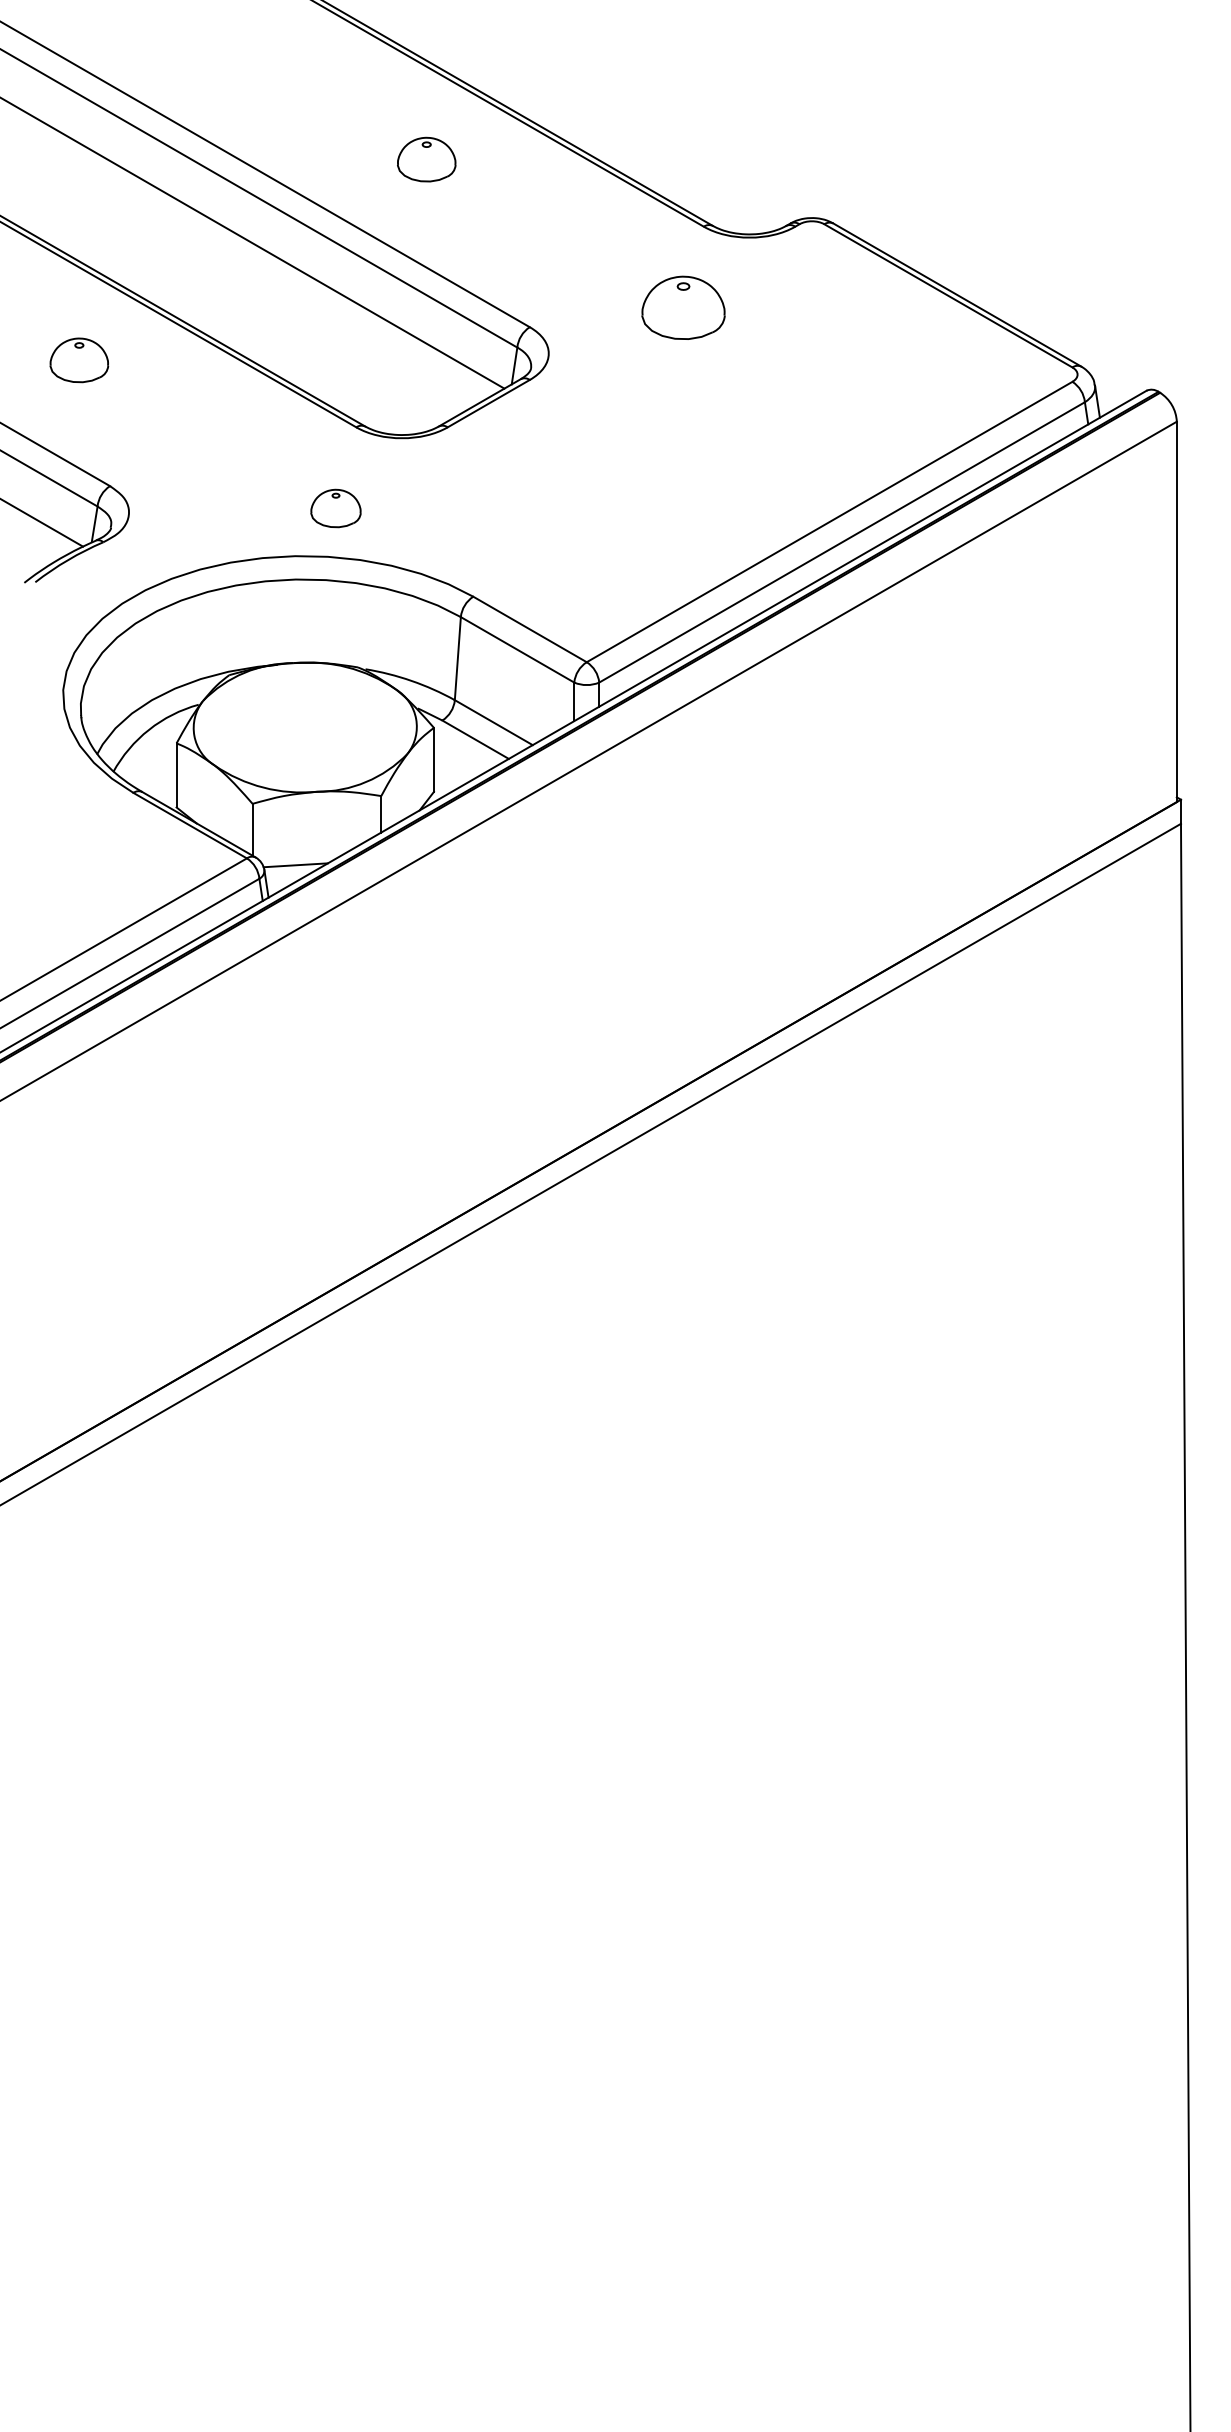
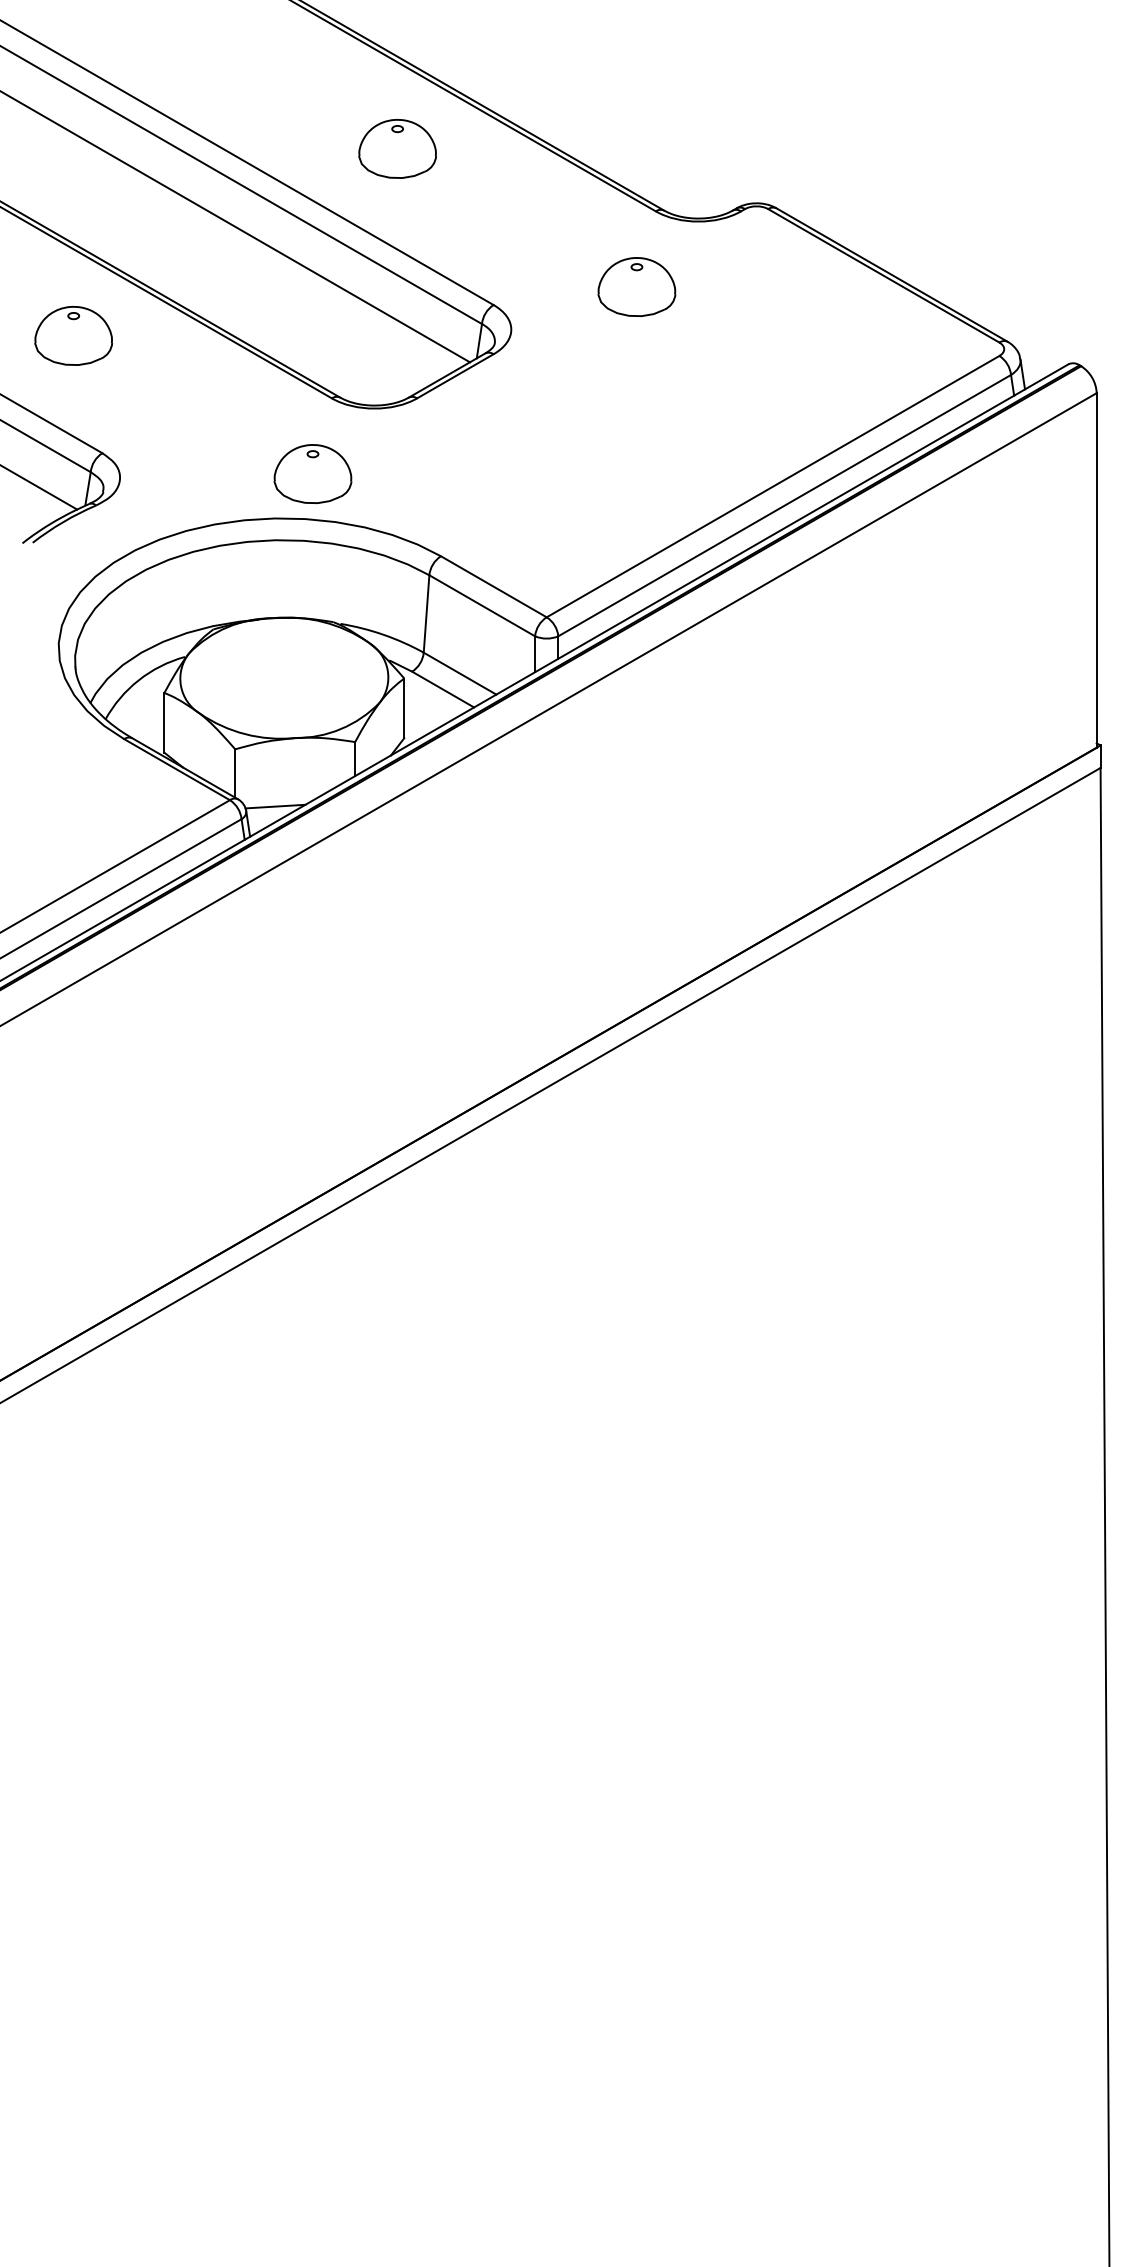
part: (426, 159) -> (397, 148), size x1.43
part: (79, 360) -> (73, 336), size x1.43
part: (335, 508) -> (312, 474), size x1.67

